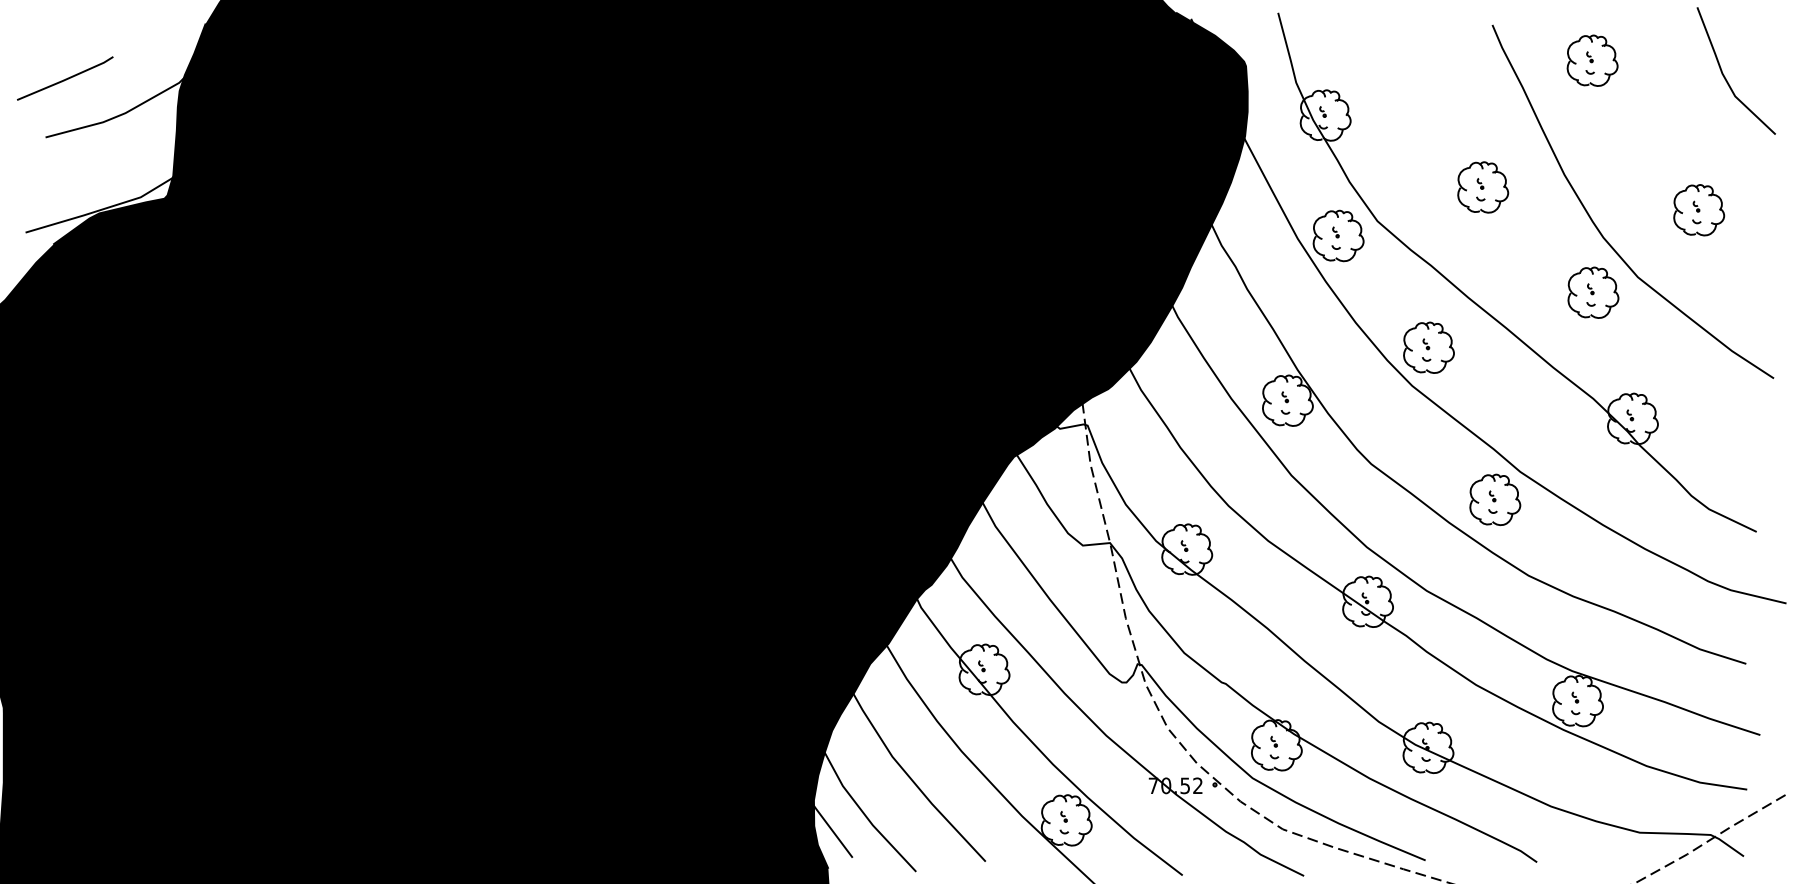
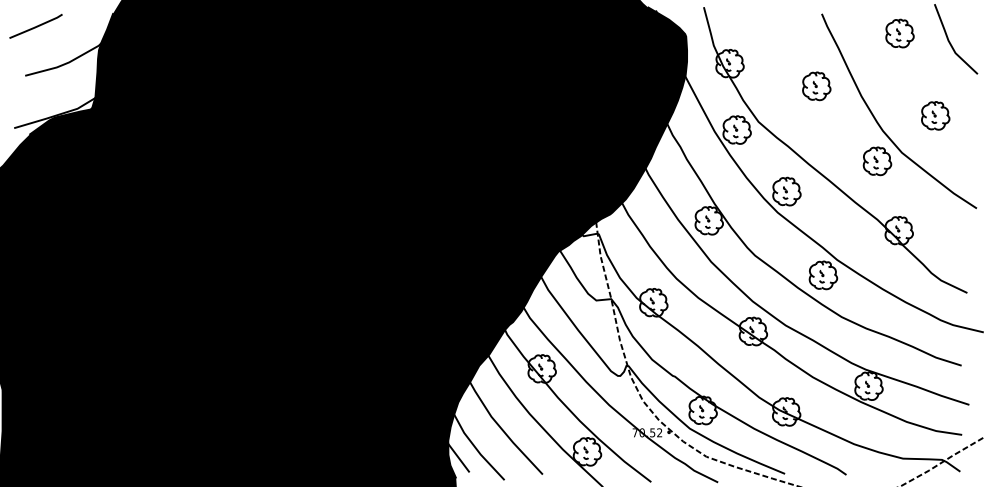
part: (1591, 60) -> (899, 33), moved
line: (64, 78) -> (35, 26), moved
part: (1482, 187) -> (816, 86), moved

